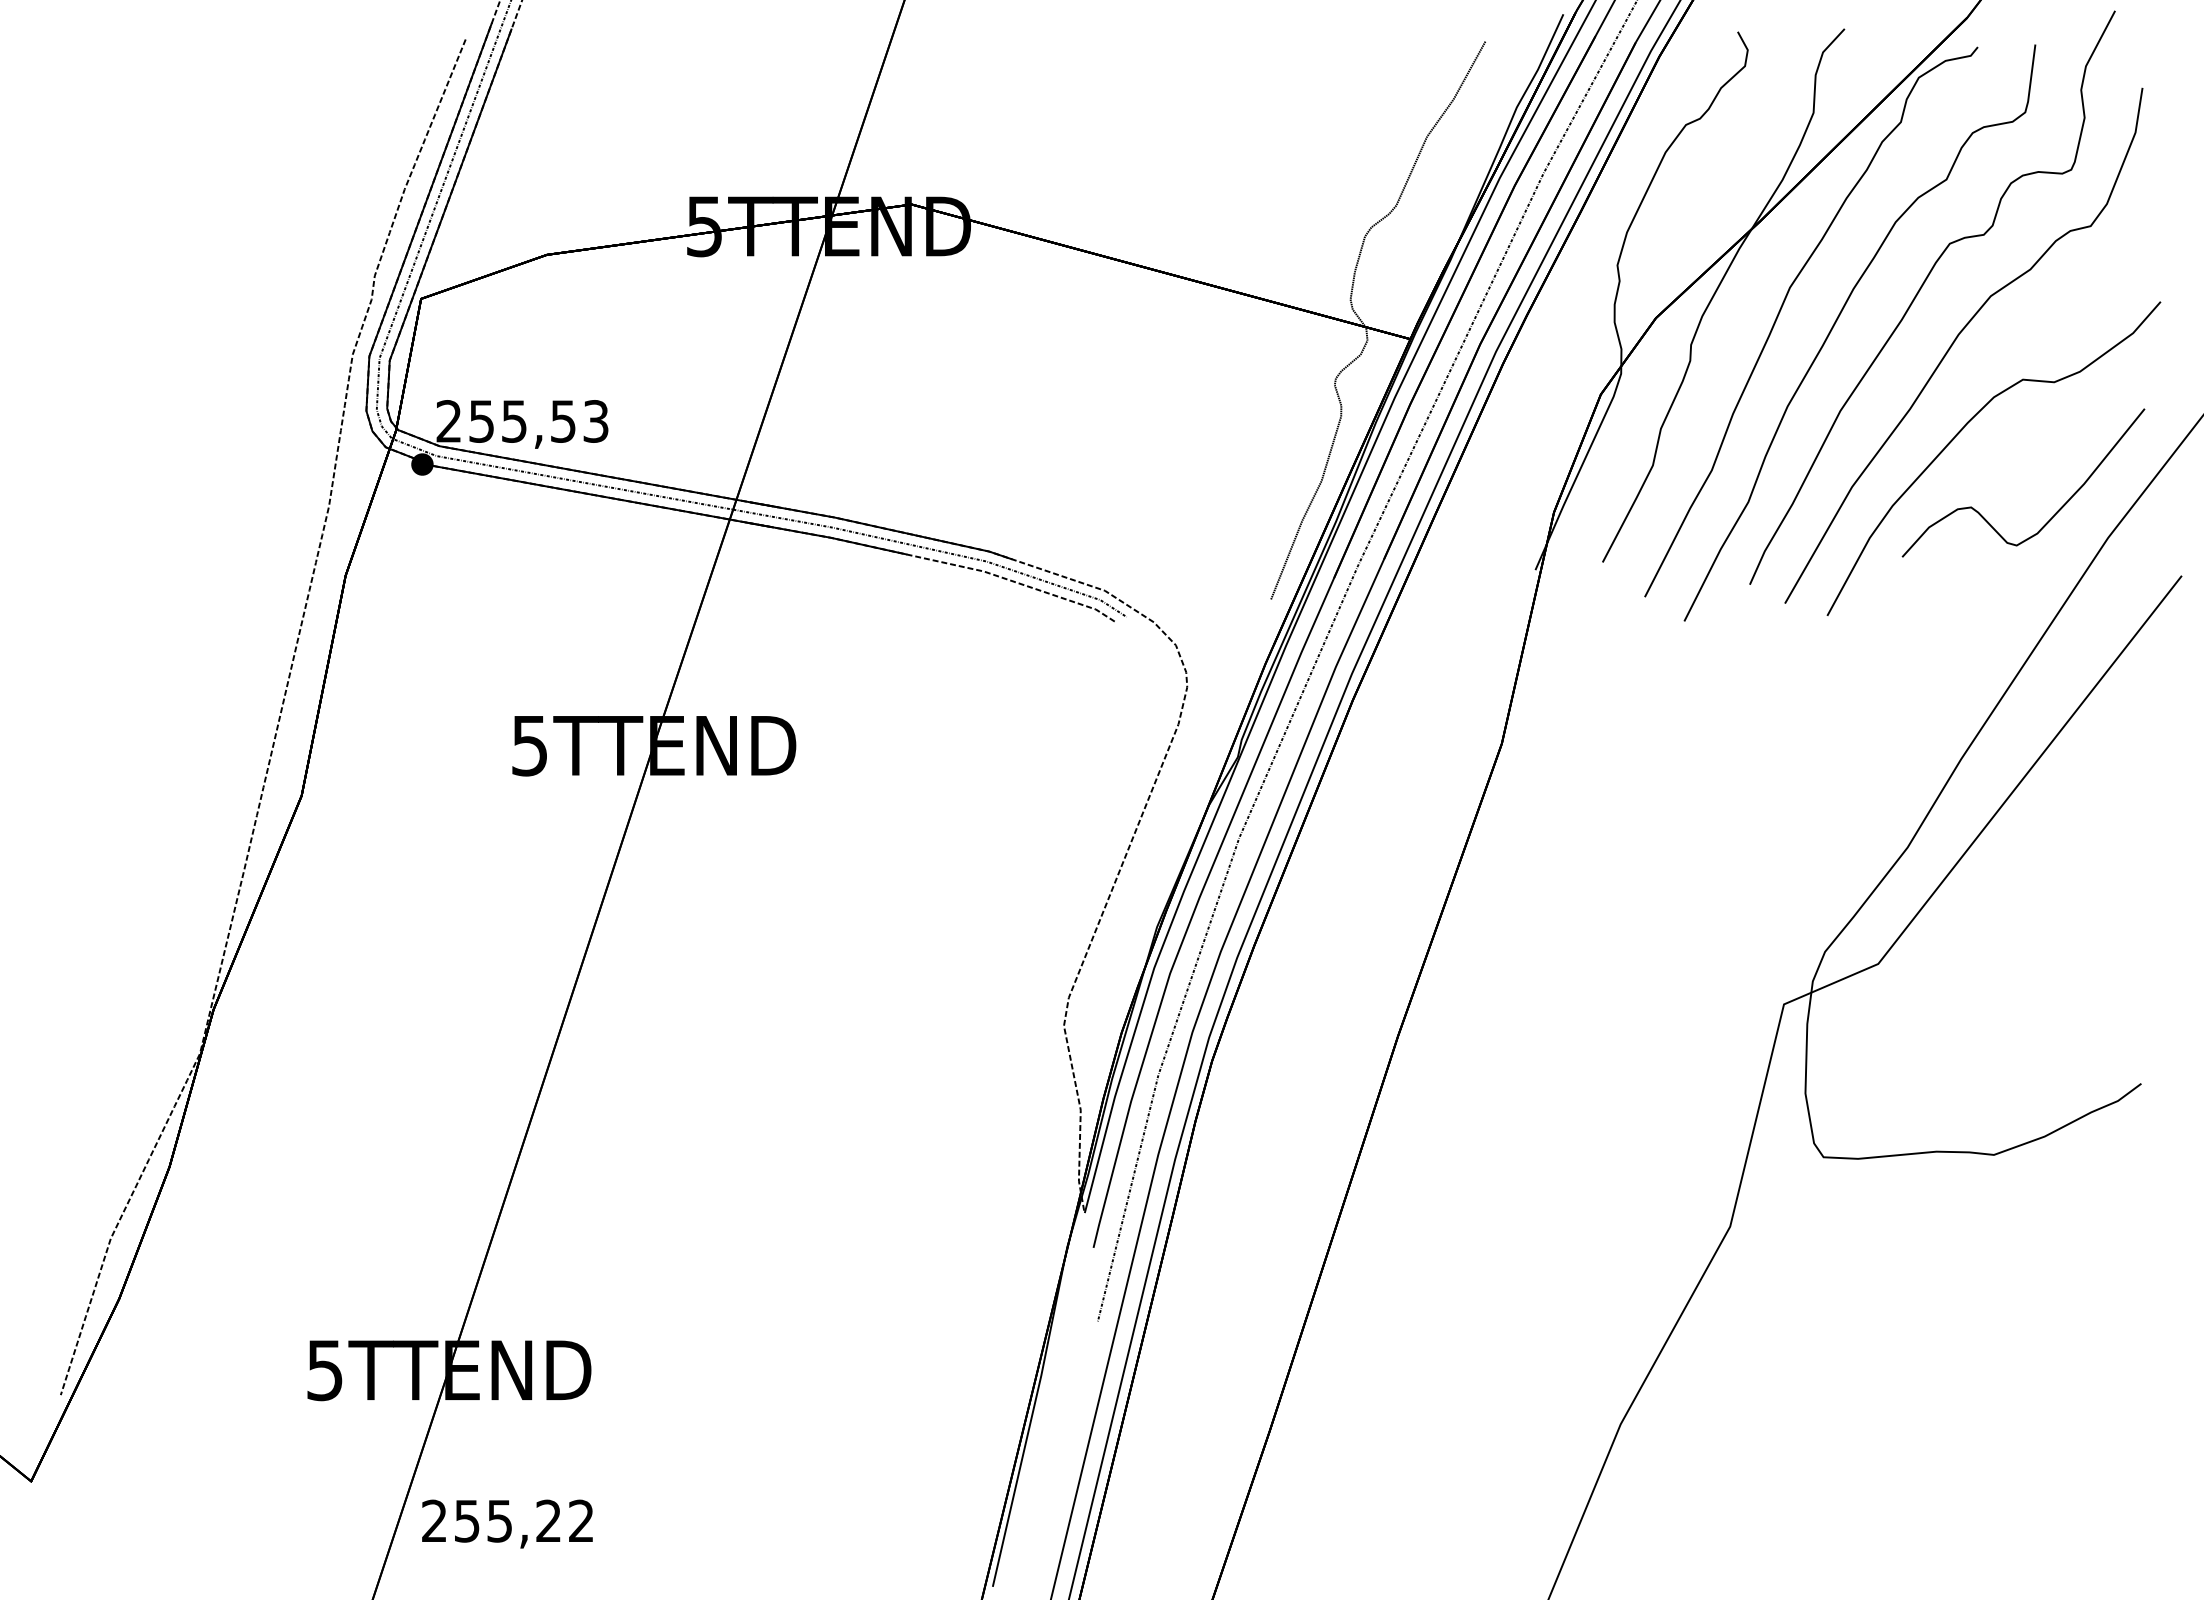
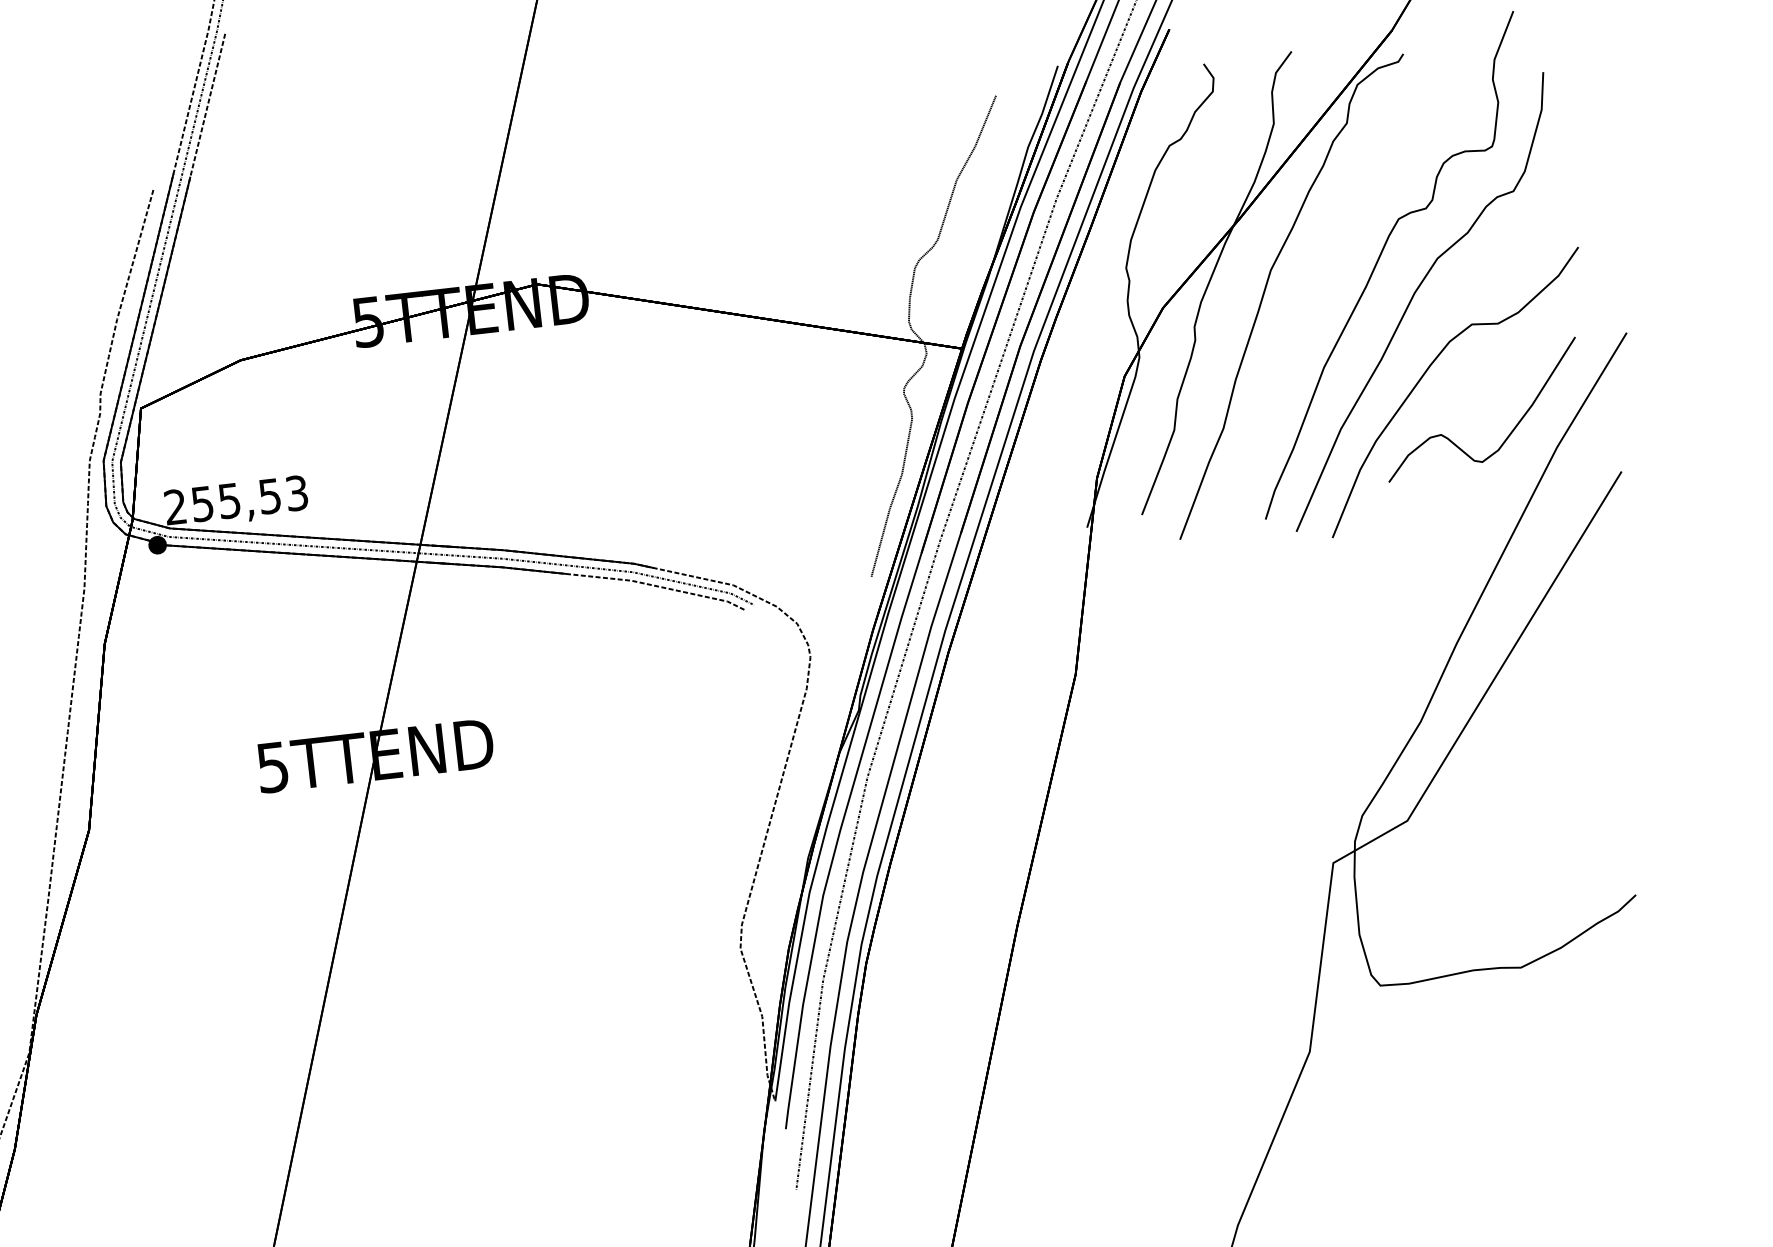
curve: (1839, 317) -> (1314, 290), removed

